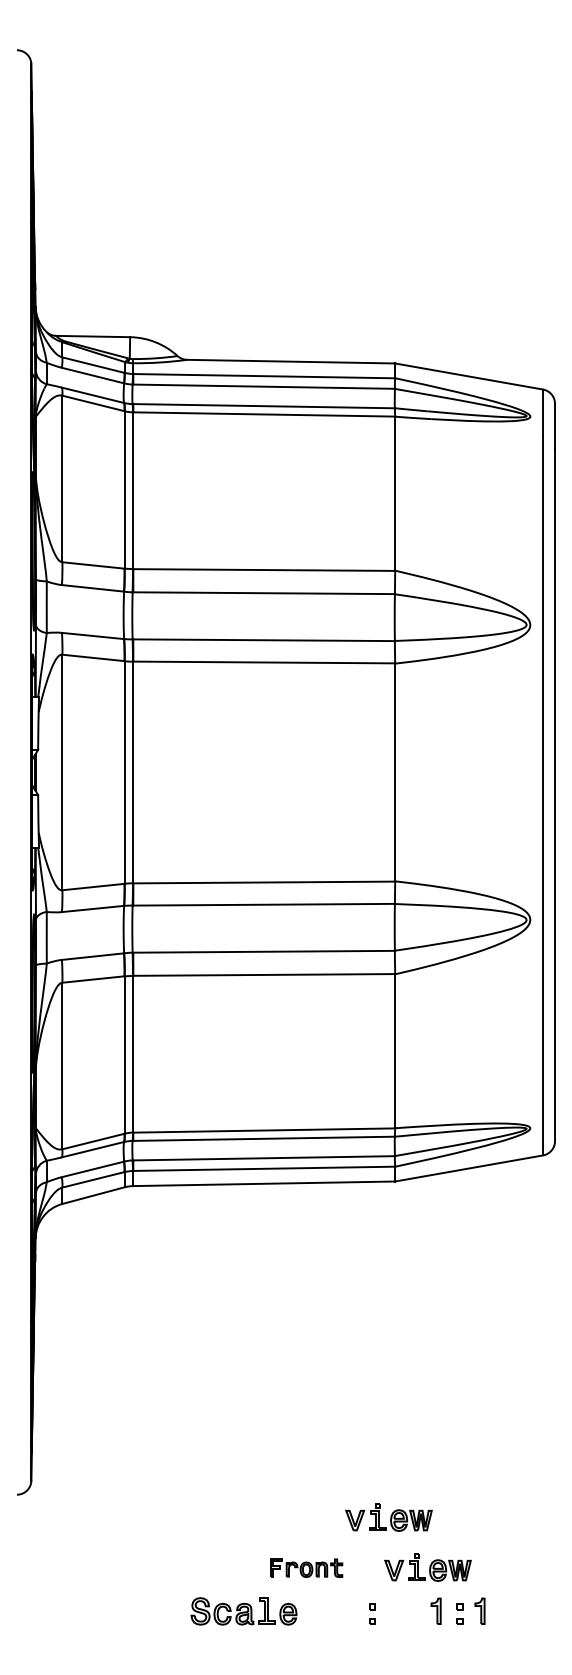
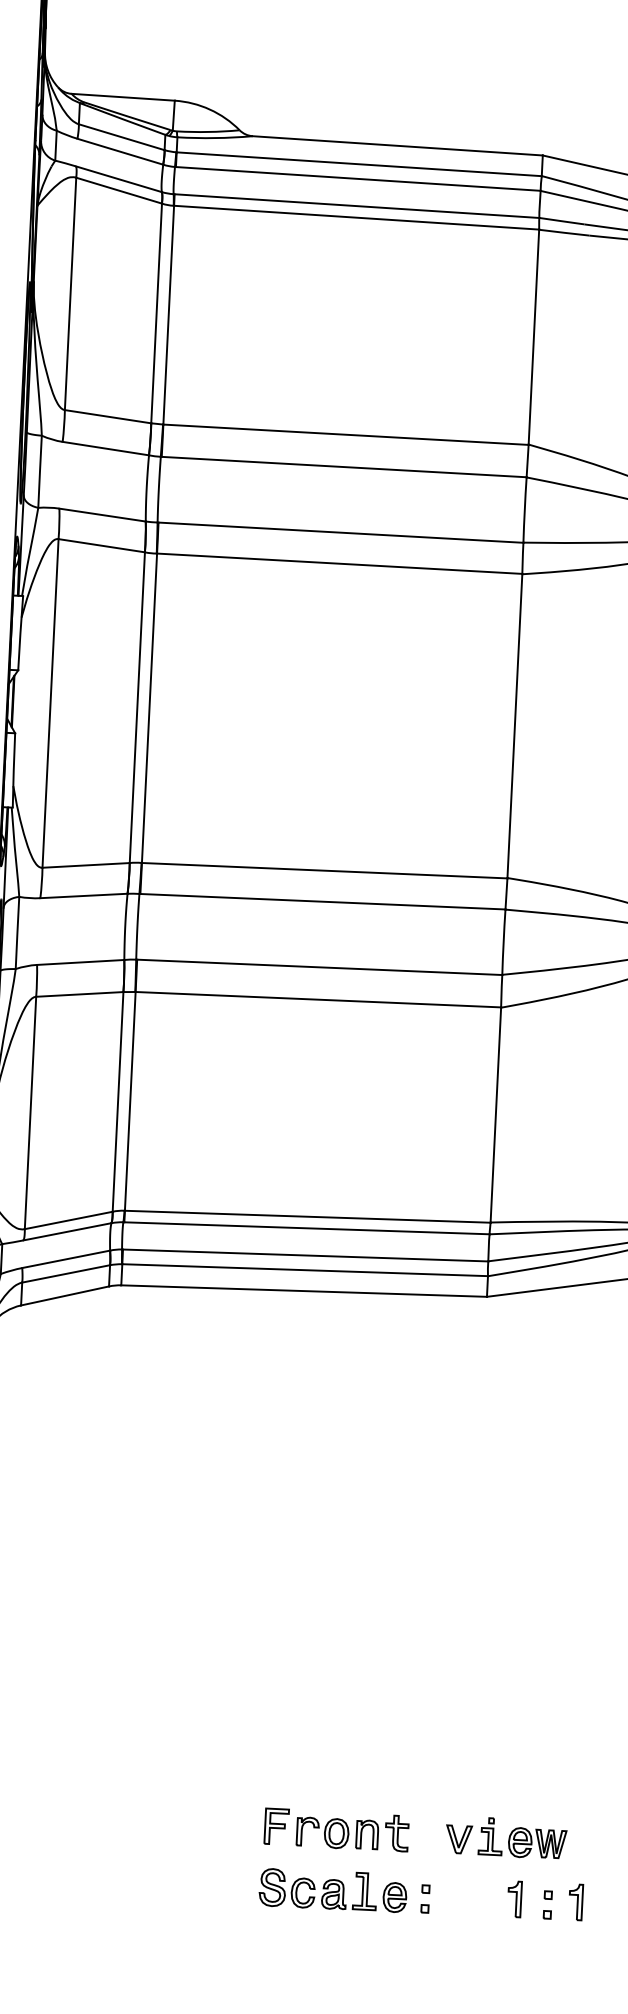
part: (388, 1517) -> (454, 1765), removed
part: (306, 1567) -> (336, 1829), size x1.43
part: (243, 1611) -> (332, 1890), moved

